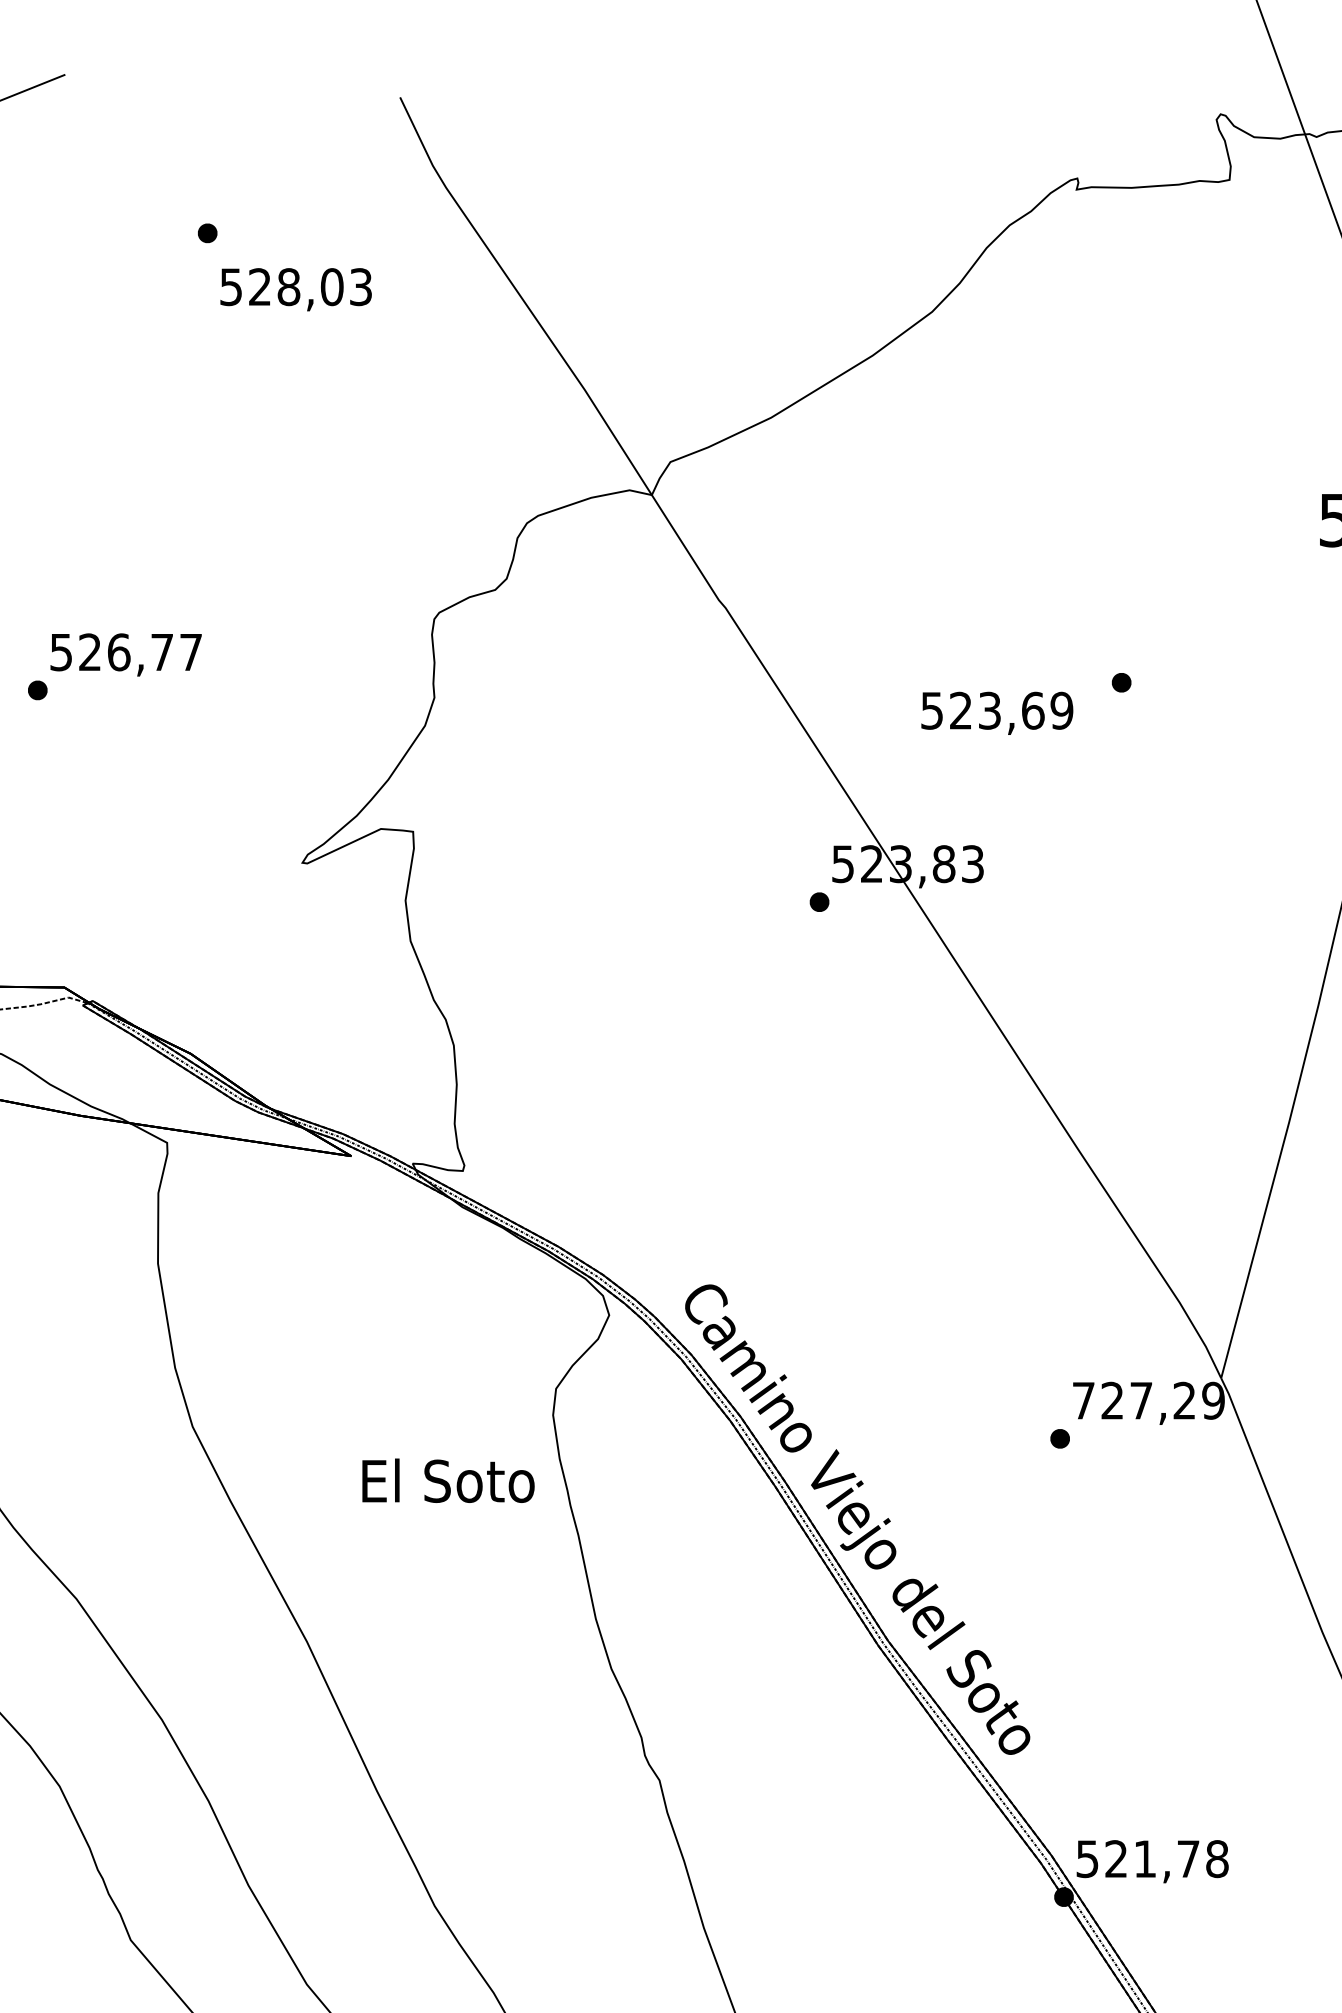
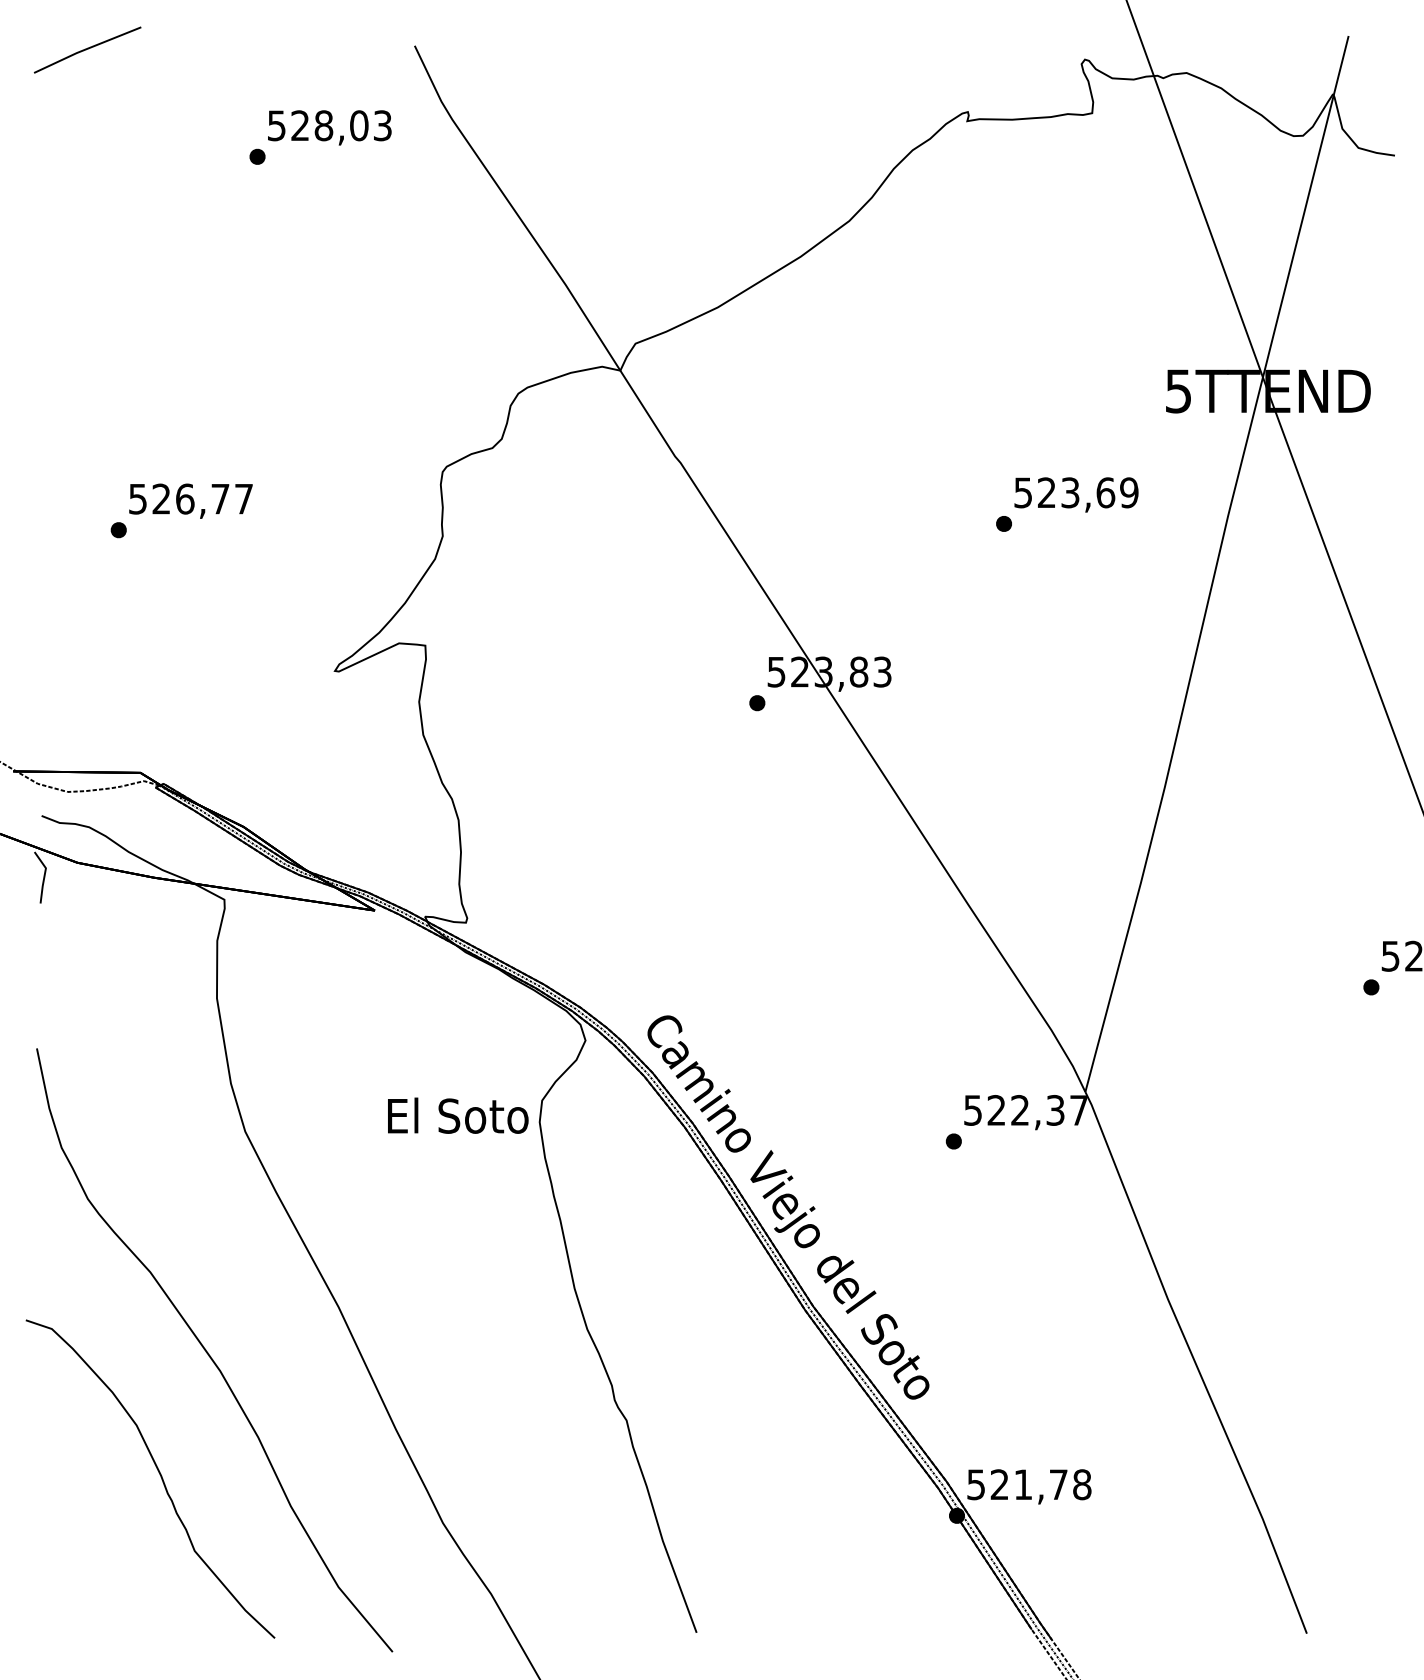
text: (295, 289) -> (329, 127), moved
text: (997, 712) -> (1076, 494), moved
text: (1149, 1400) -> (1026, 1110), 727,29 -> 522,37
text: (448, 1480) -> (458, 1115), moved

